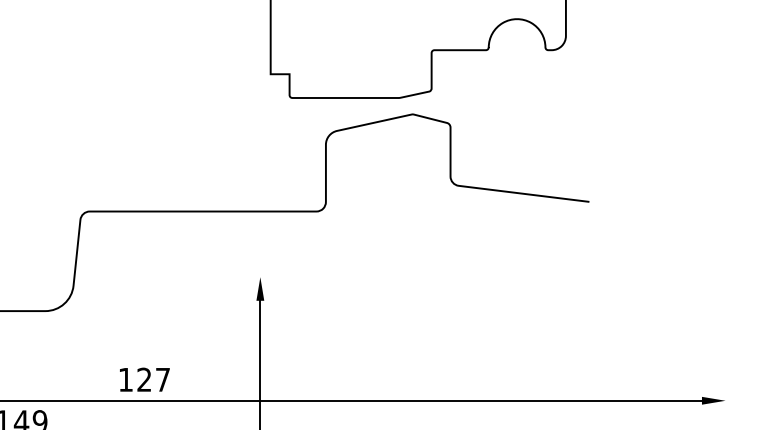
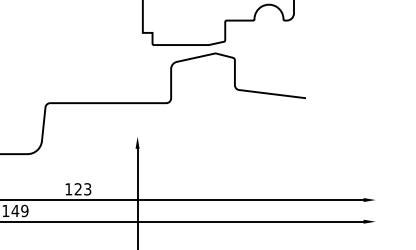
text: (162, 380) -> (87, 189), 127 -> 123

